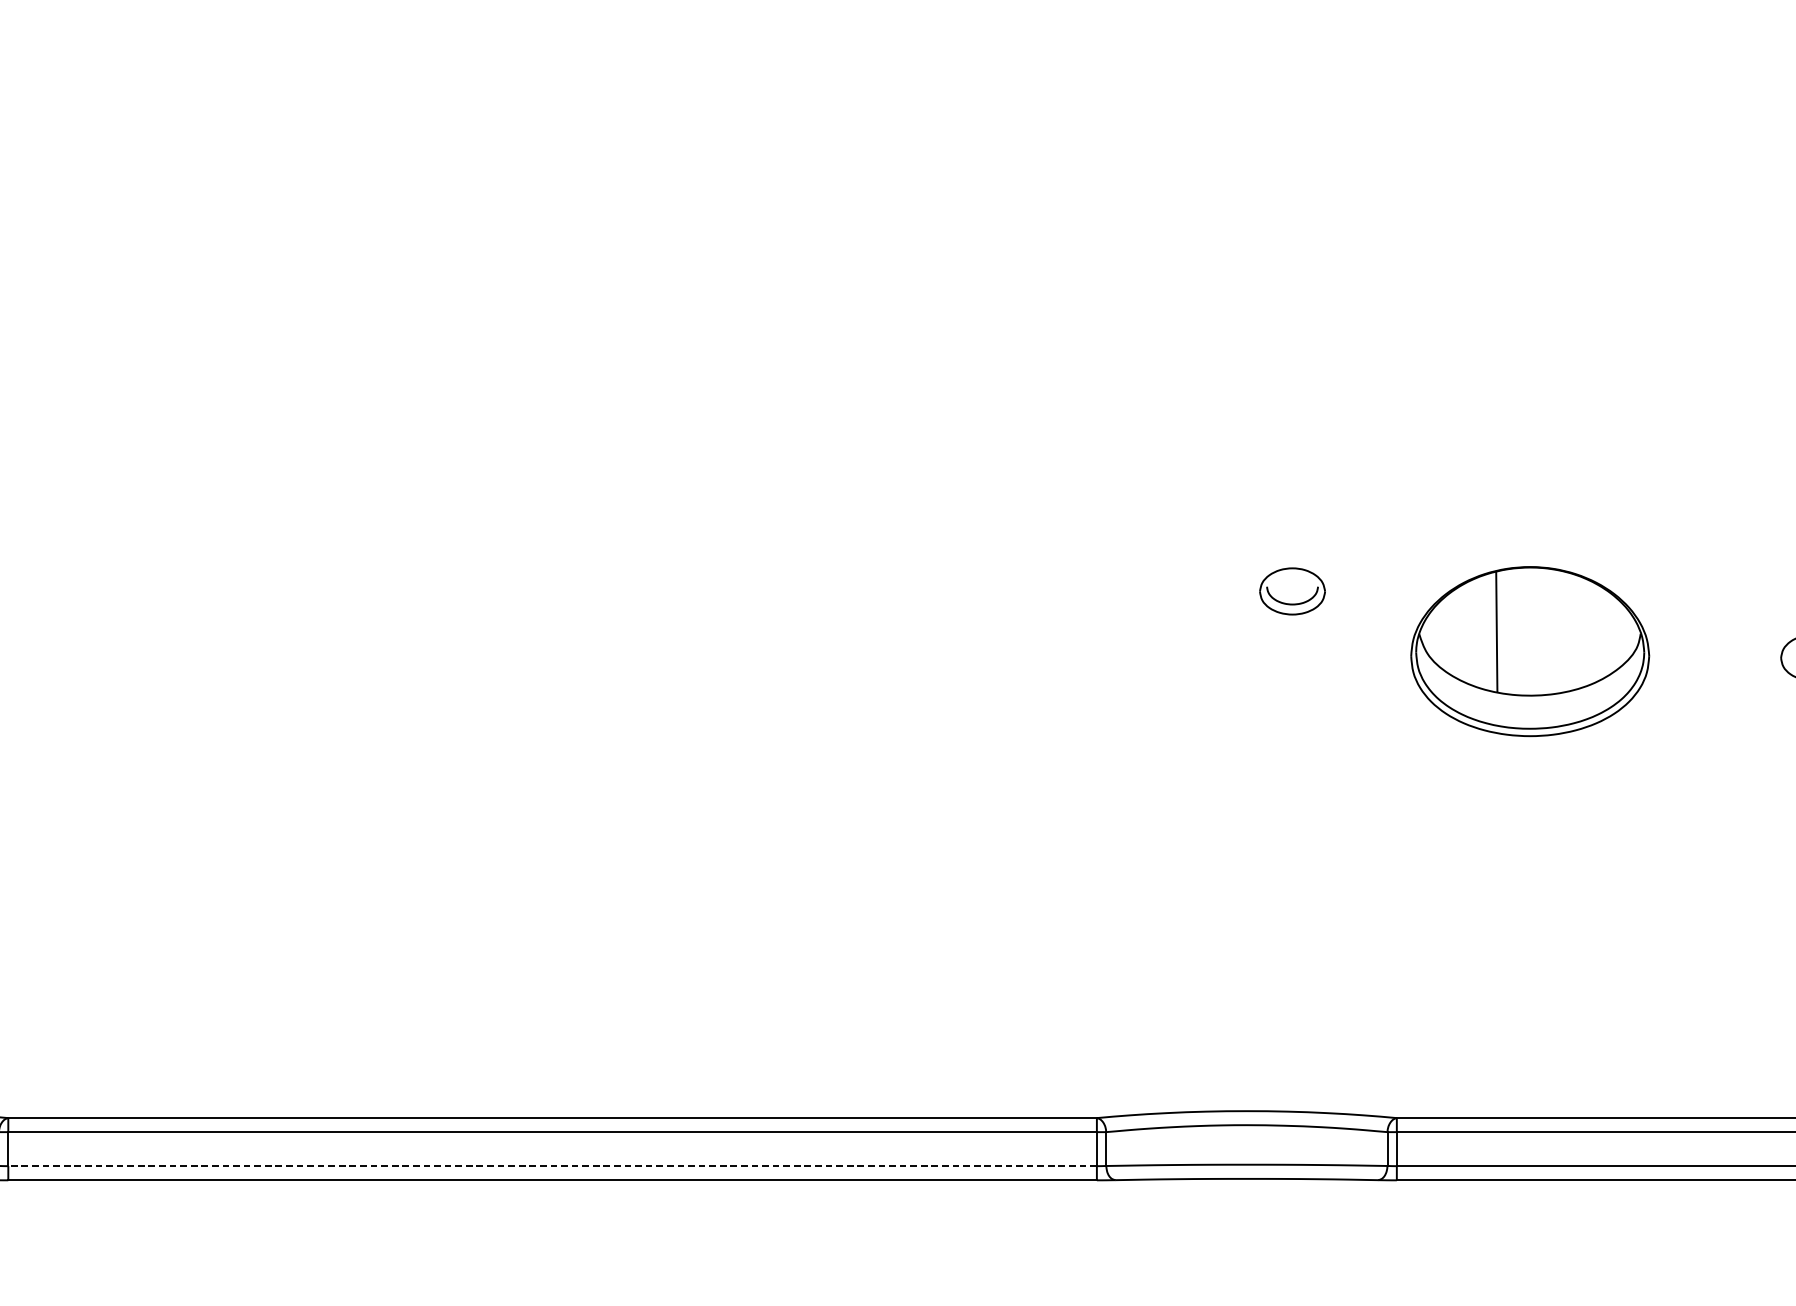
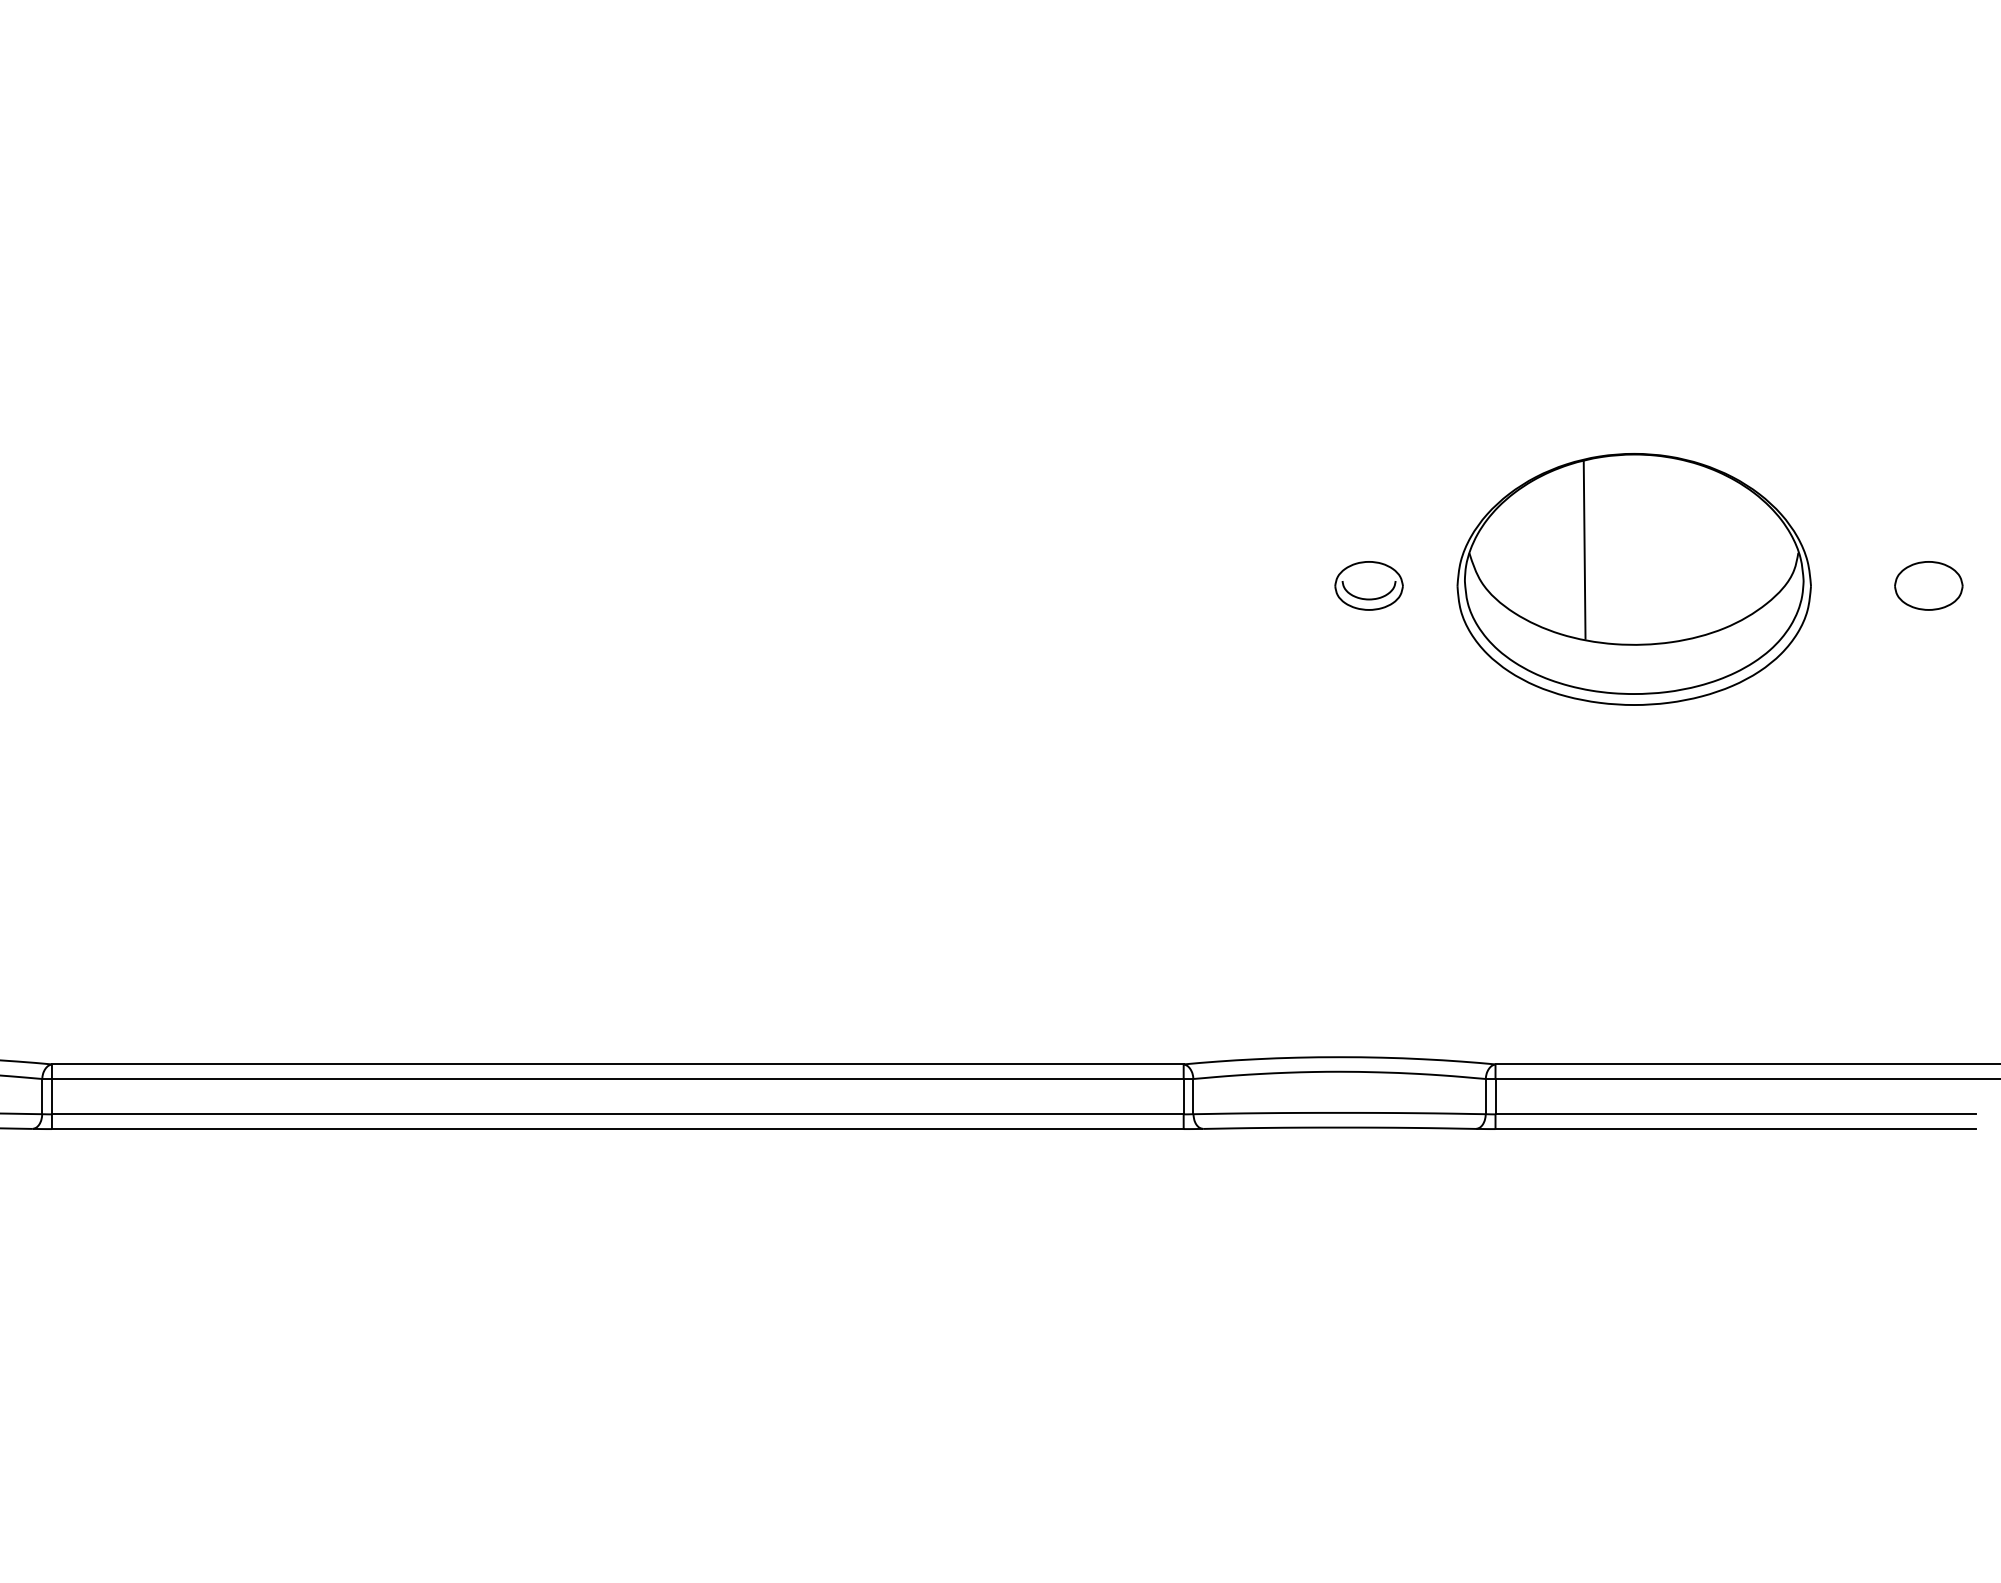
part: (1291, 591) -> (1368, 585), moved
part: (1529, 651) -> (1633, 579), size x1.43
line: (552, 1166) -> (617, 1114), dashed -> solid

